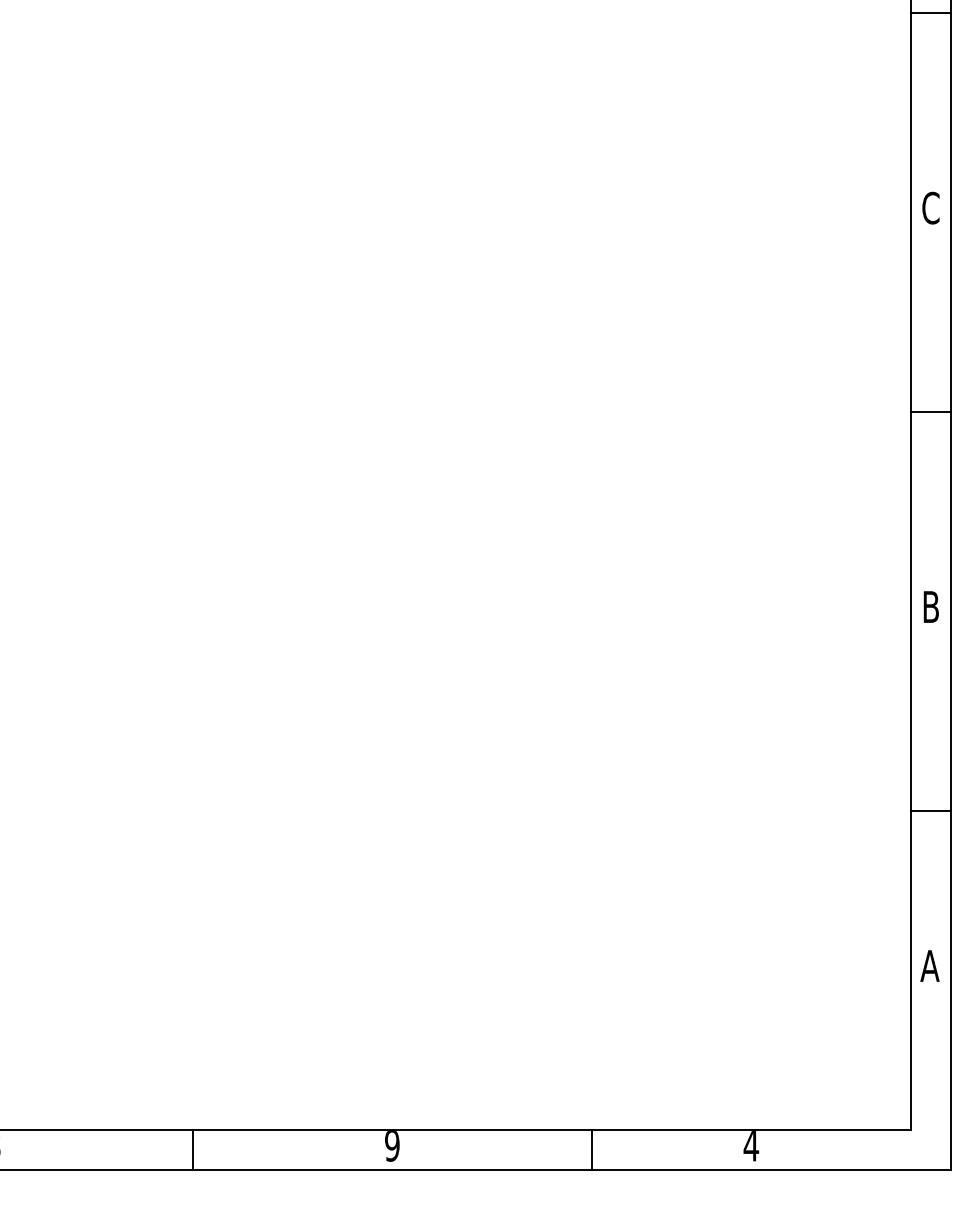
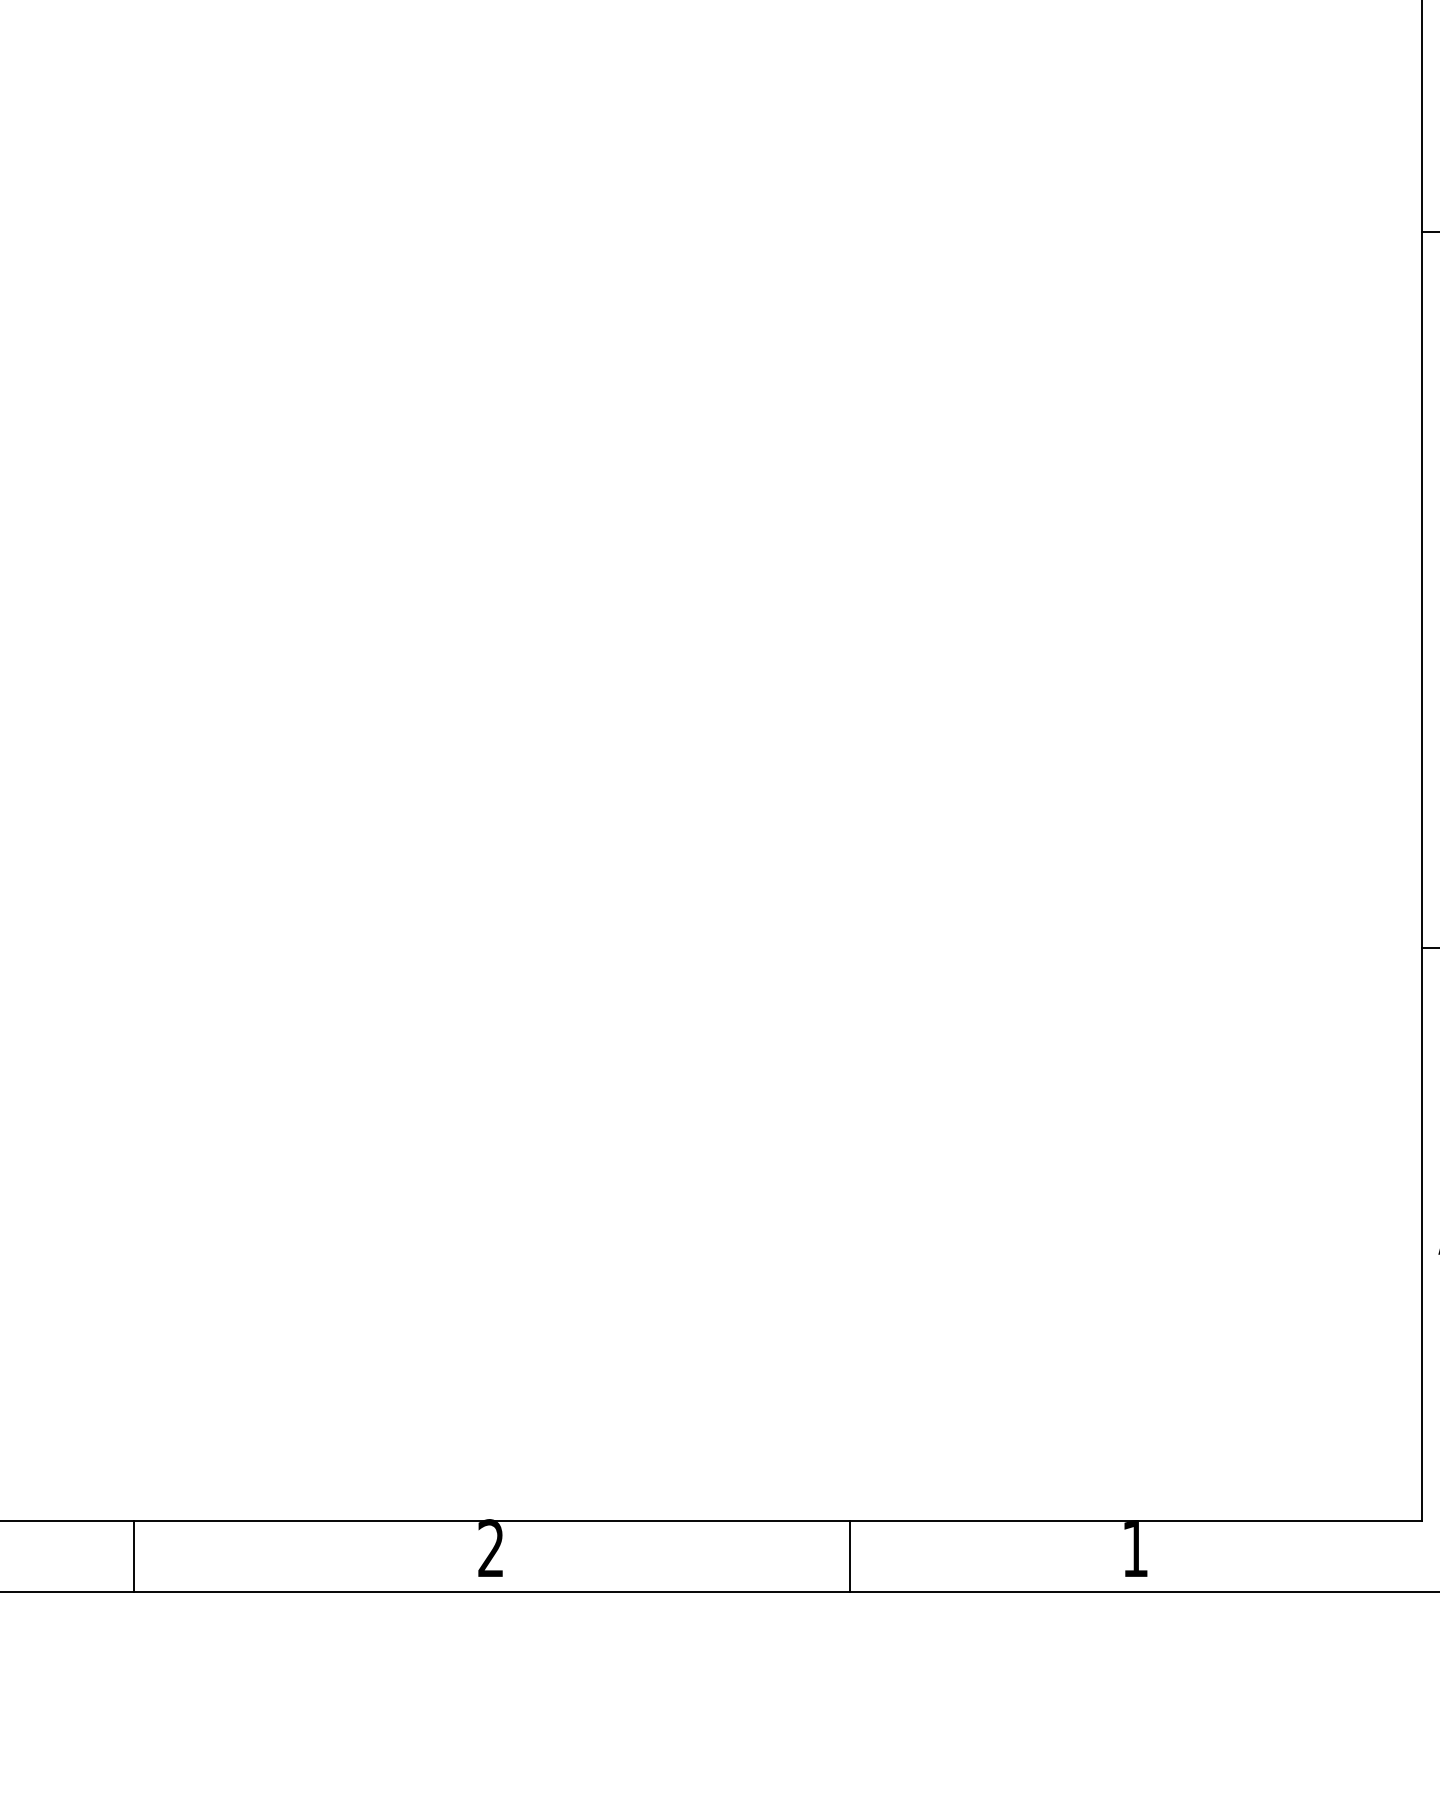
text: (392, 1146) -> (491, 1550), 9 -> 2
text: (751, 1146) -> (1135, 1550), 4 -> 1

